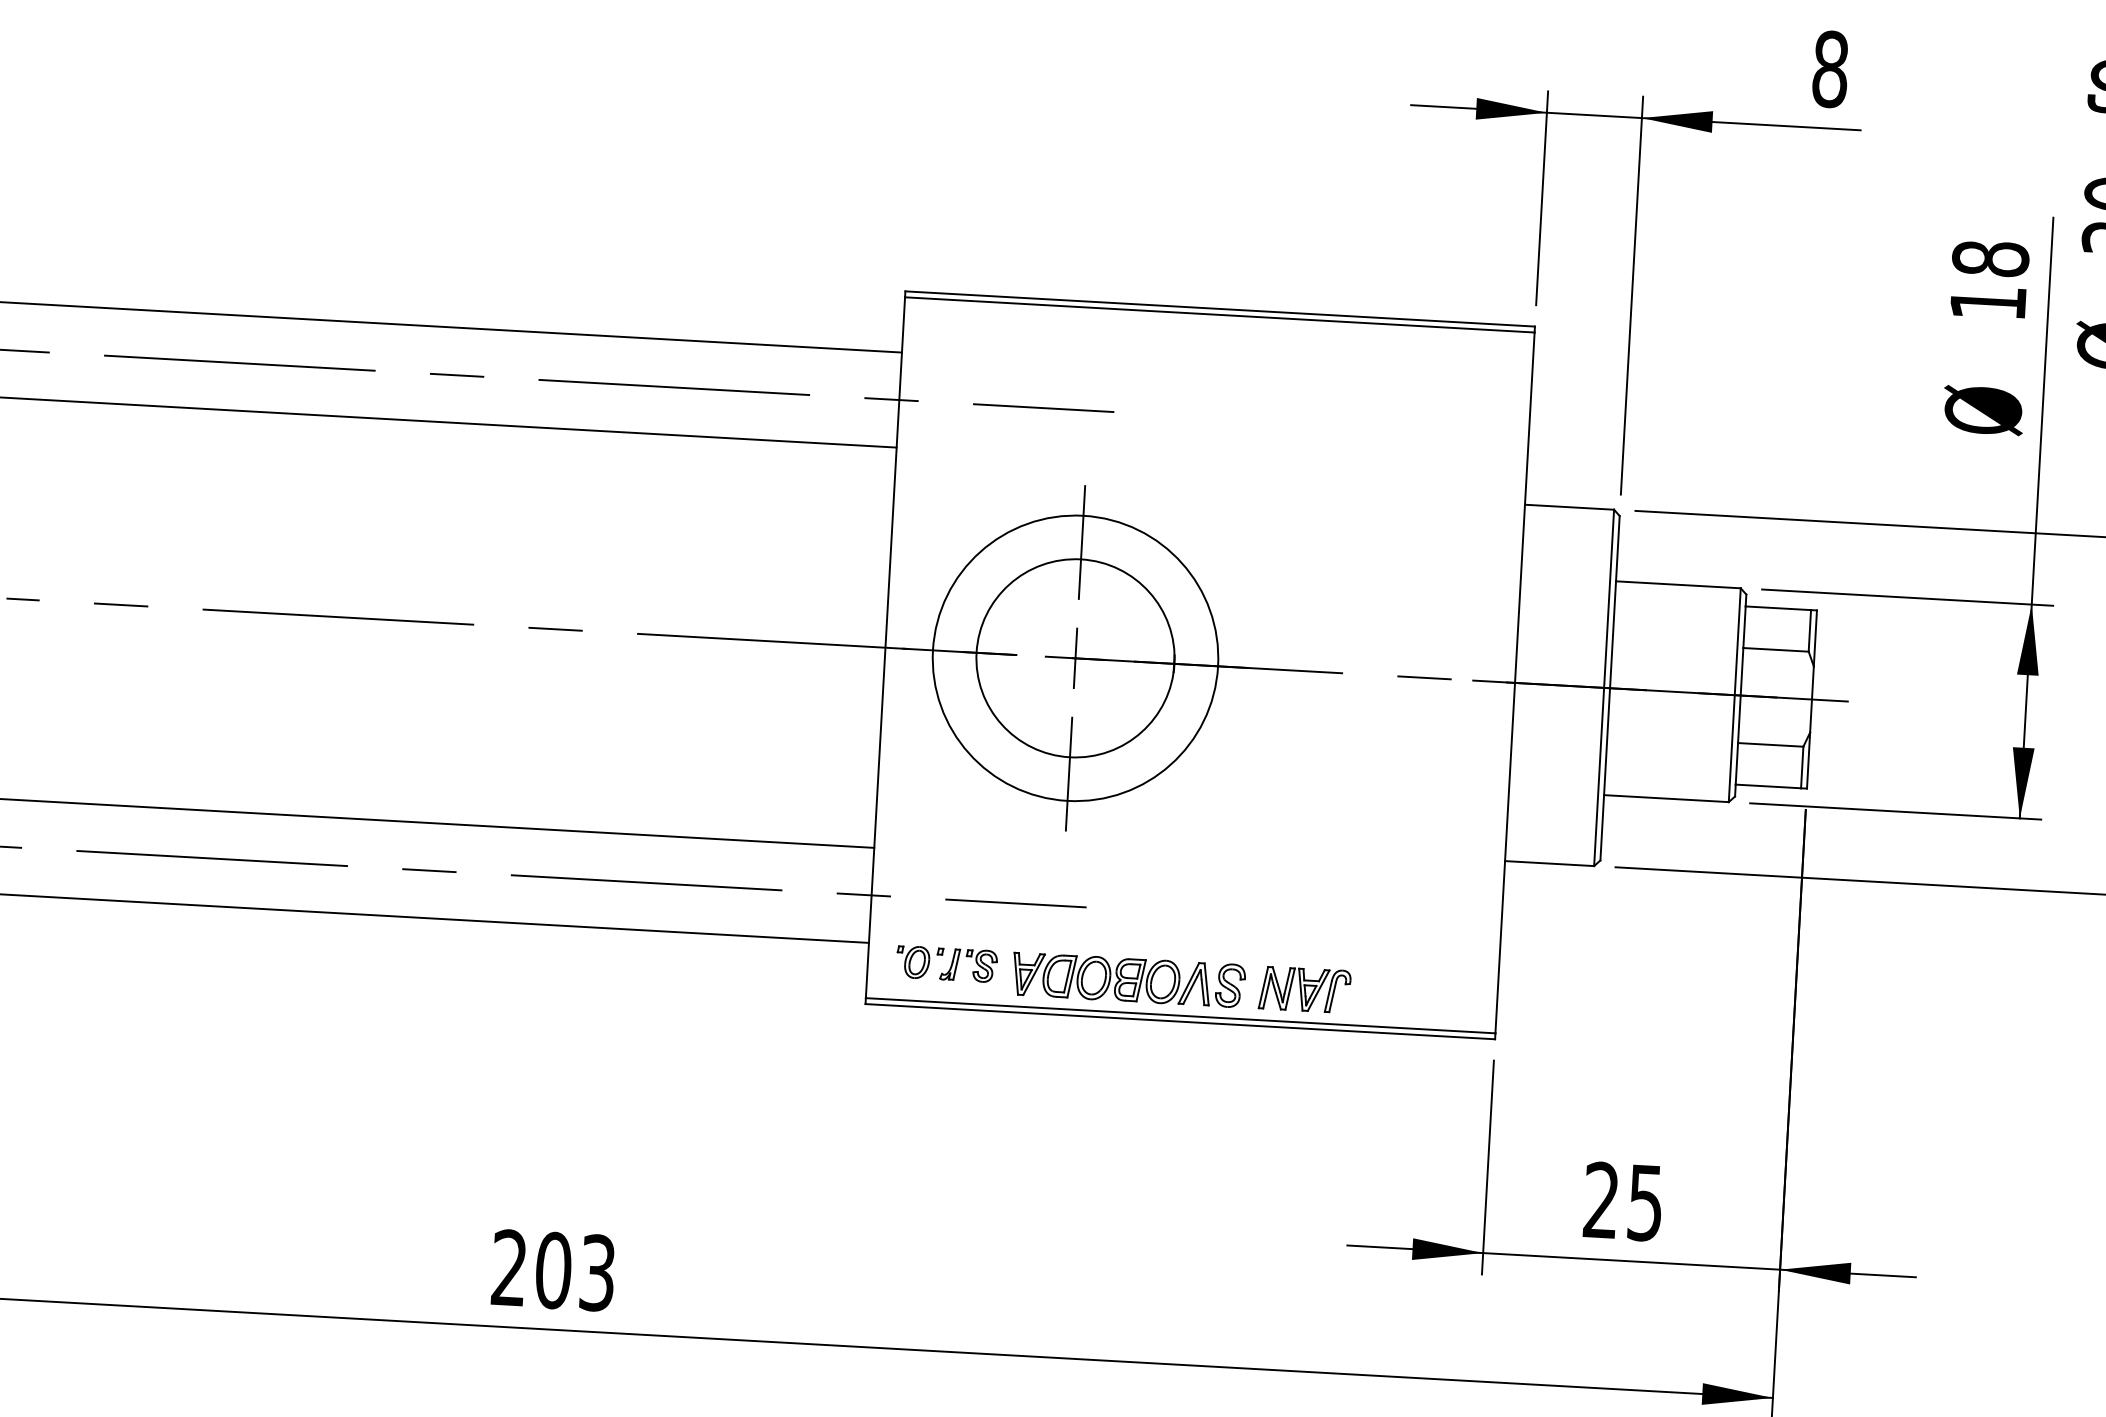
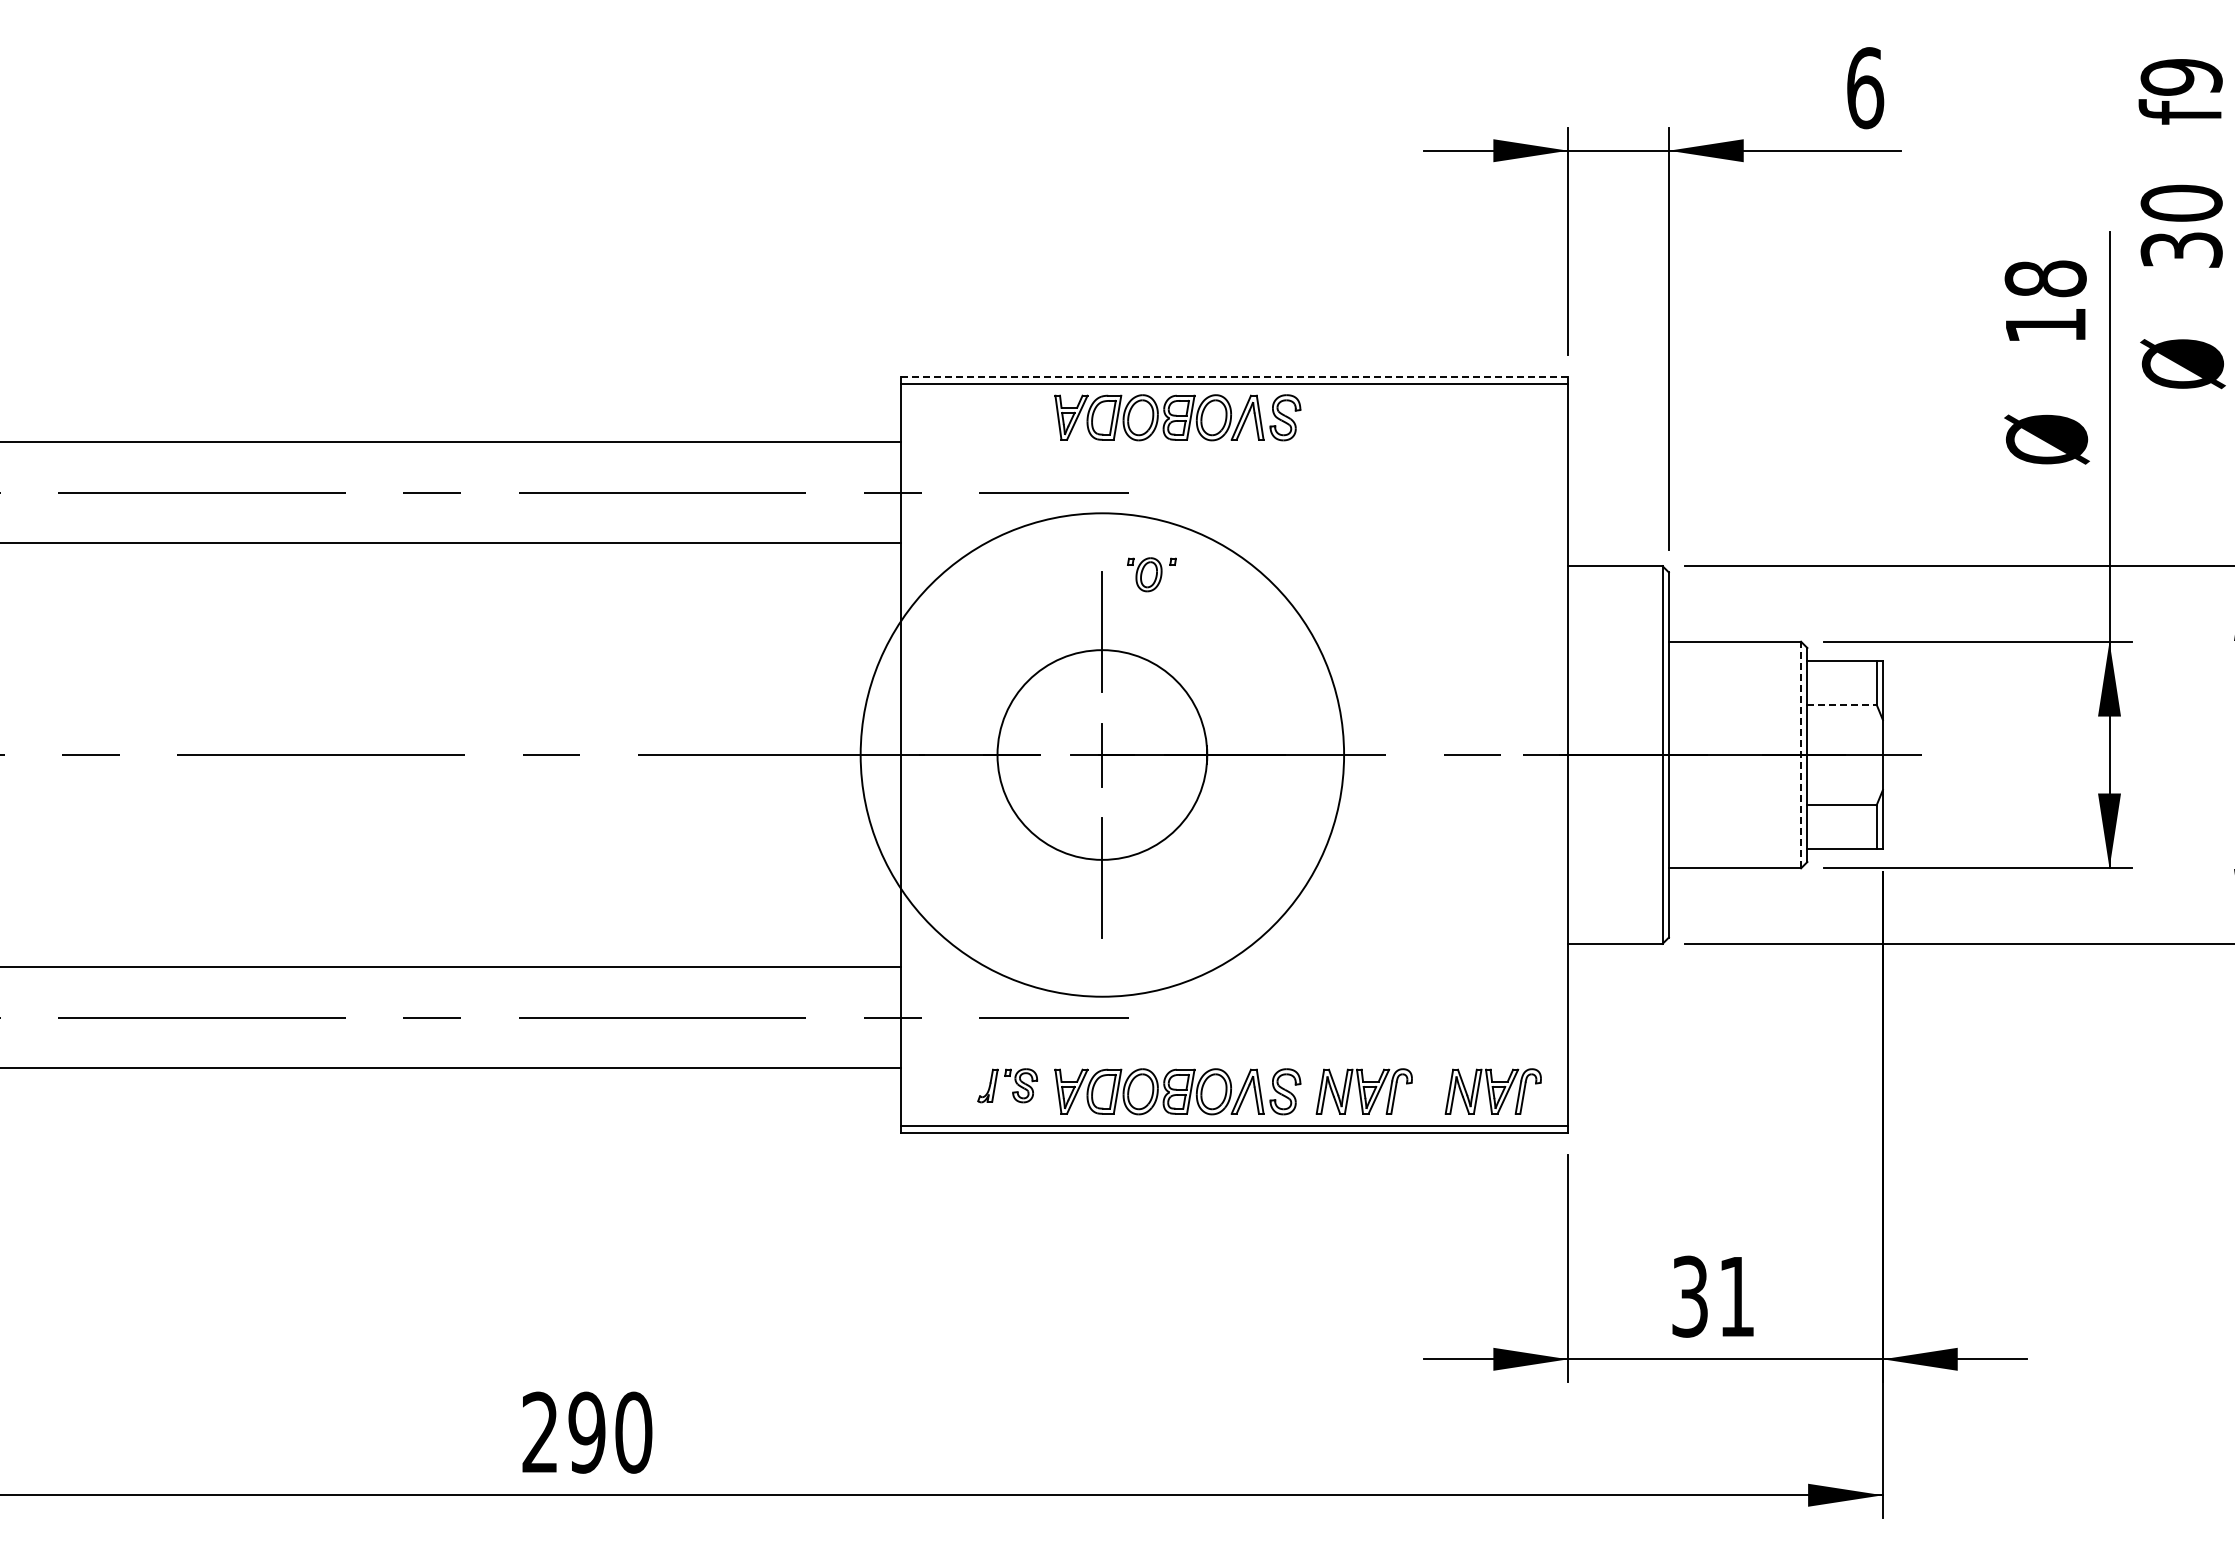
text: (1830, 69) -> (1865, 88), 8 -> 6
line: (1220, 309) -> (1234, 377), solid -> dashed
part: (1164, 343) -> (1177, 417), added
line: (1776, 649) -> (1842, 704), solid -> dashed
circle: (1075, 657) -> (1102, 754), size x1.6
line: (1735, 694) -> (1801, 754), solid -> dashed
part: (919, 962) -> (1151, 574), moved
part: (1425, 996) -> (1492, 1091), added
text: (1622, 1201) -> (1712, 1296), 25 -> 31
text: (575, 1271) -> (610, 1432), 203 -> 290

